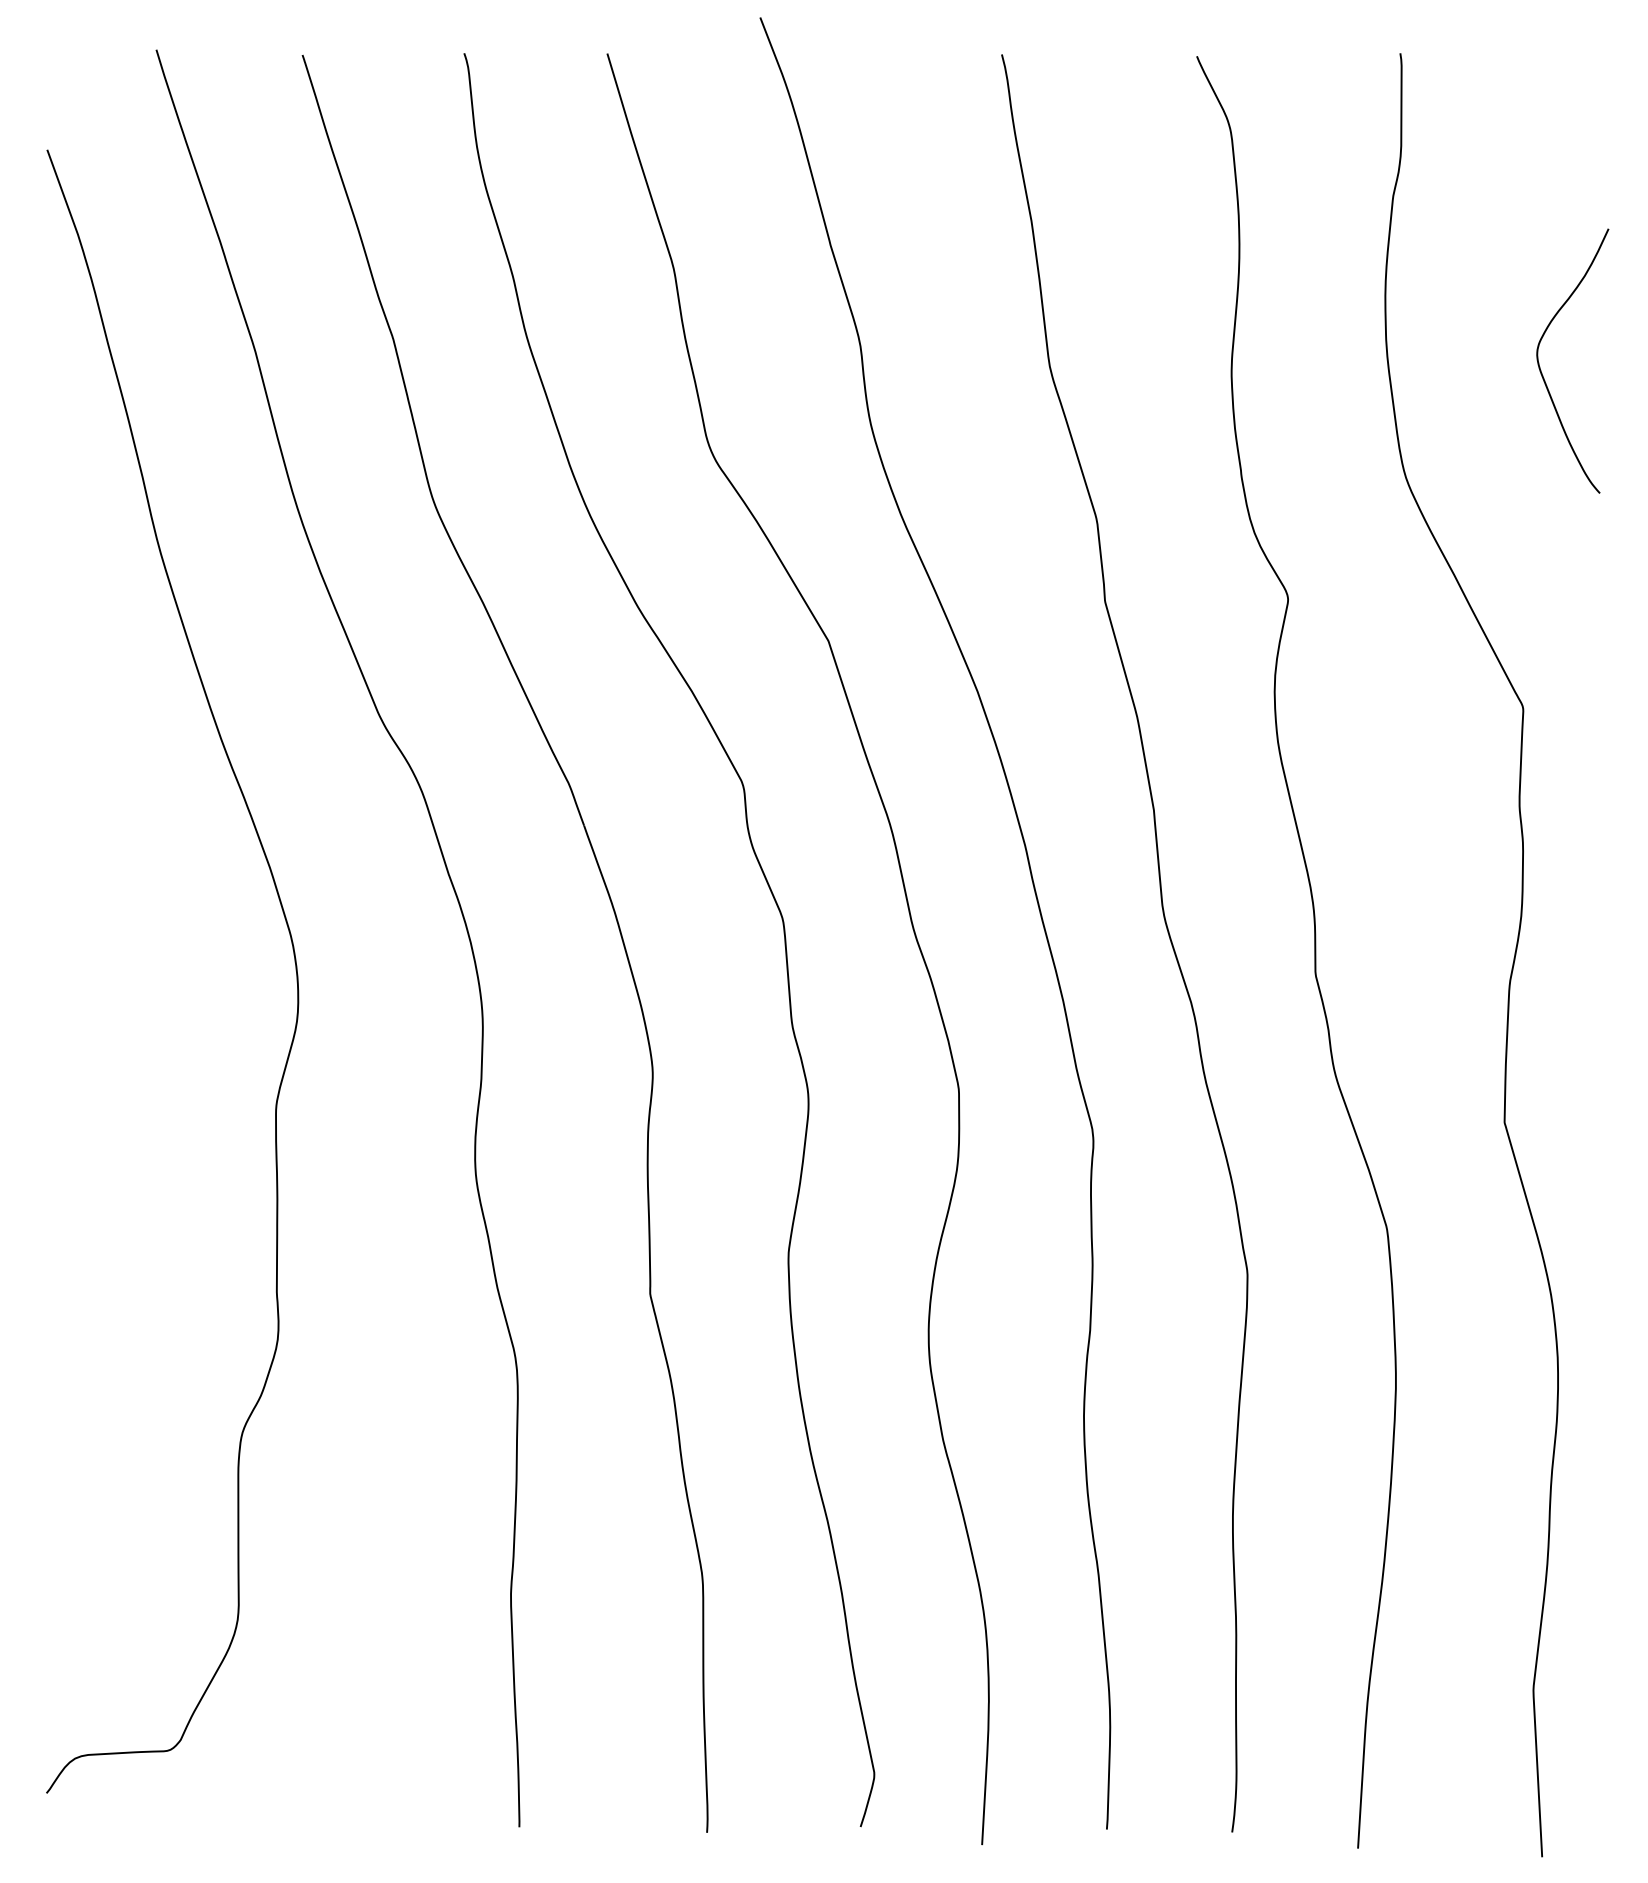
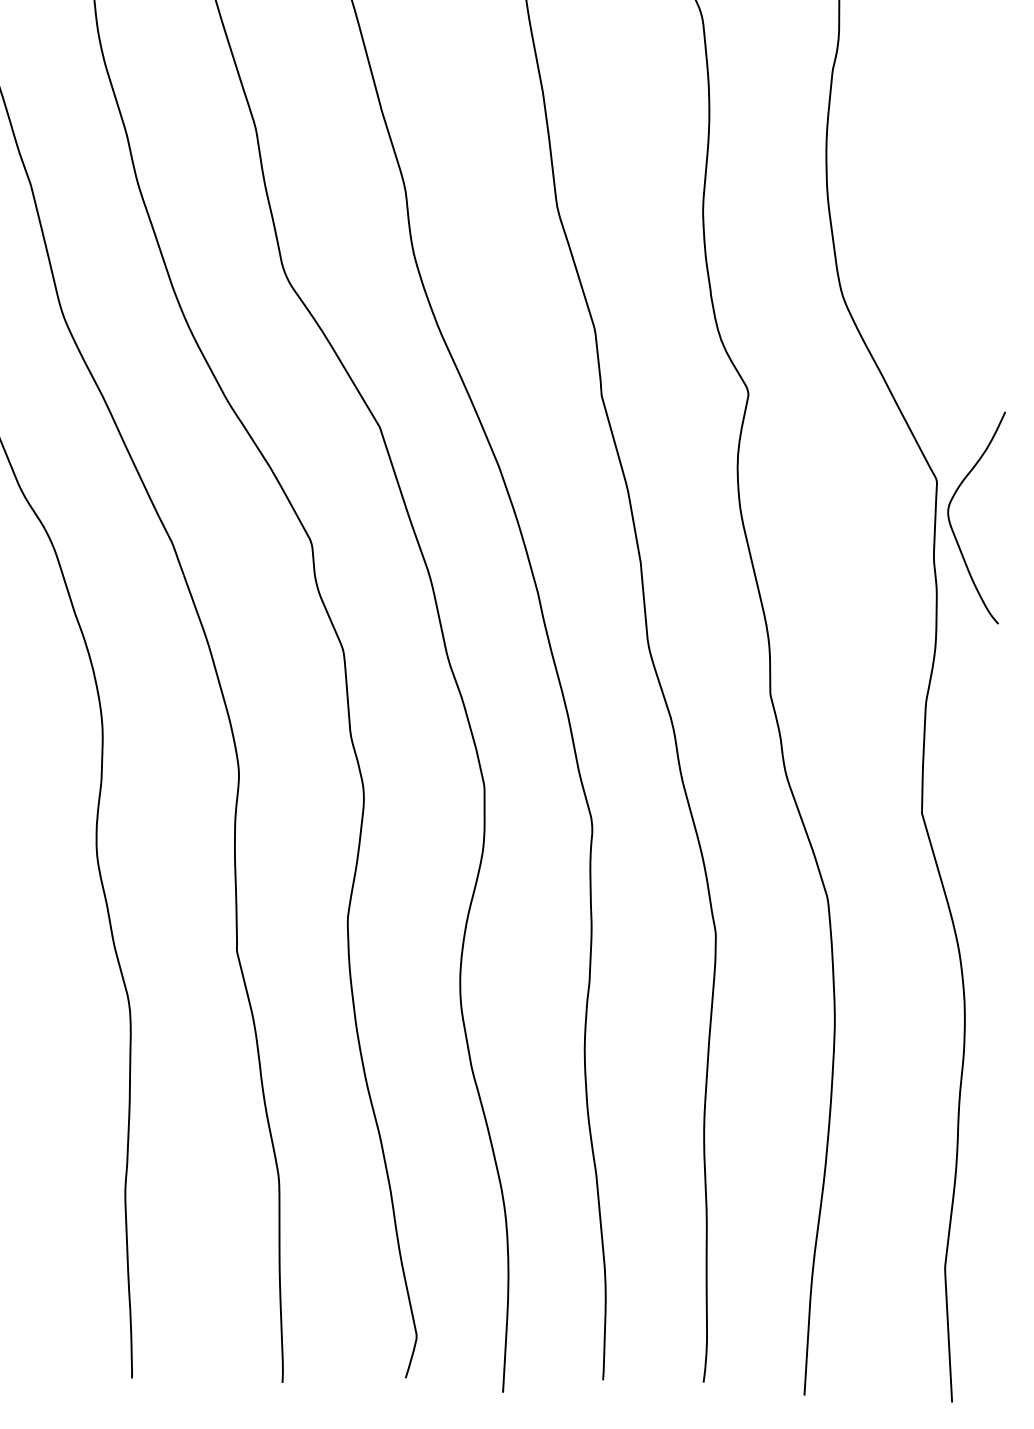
curve: (1540, 366) -> (950, 522), moved

